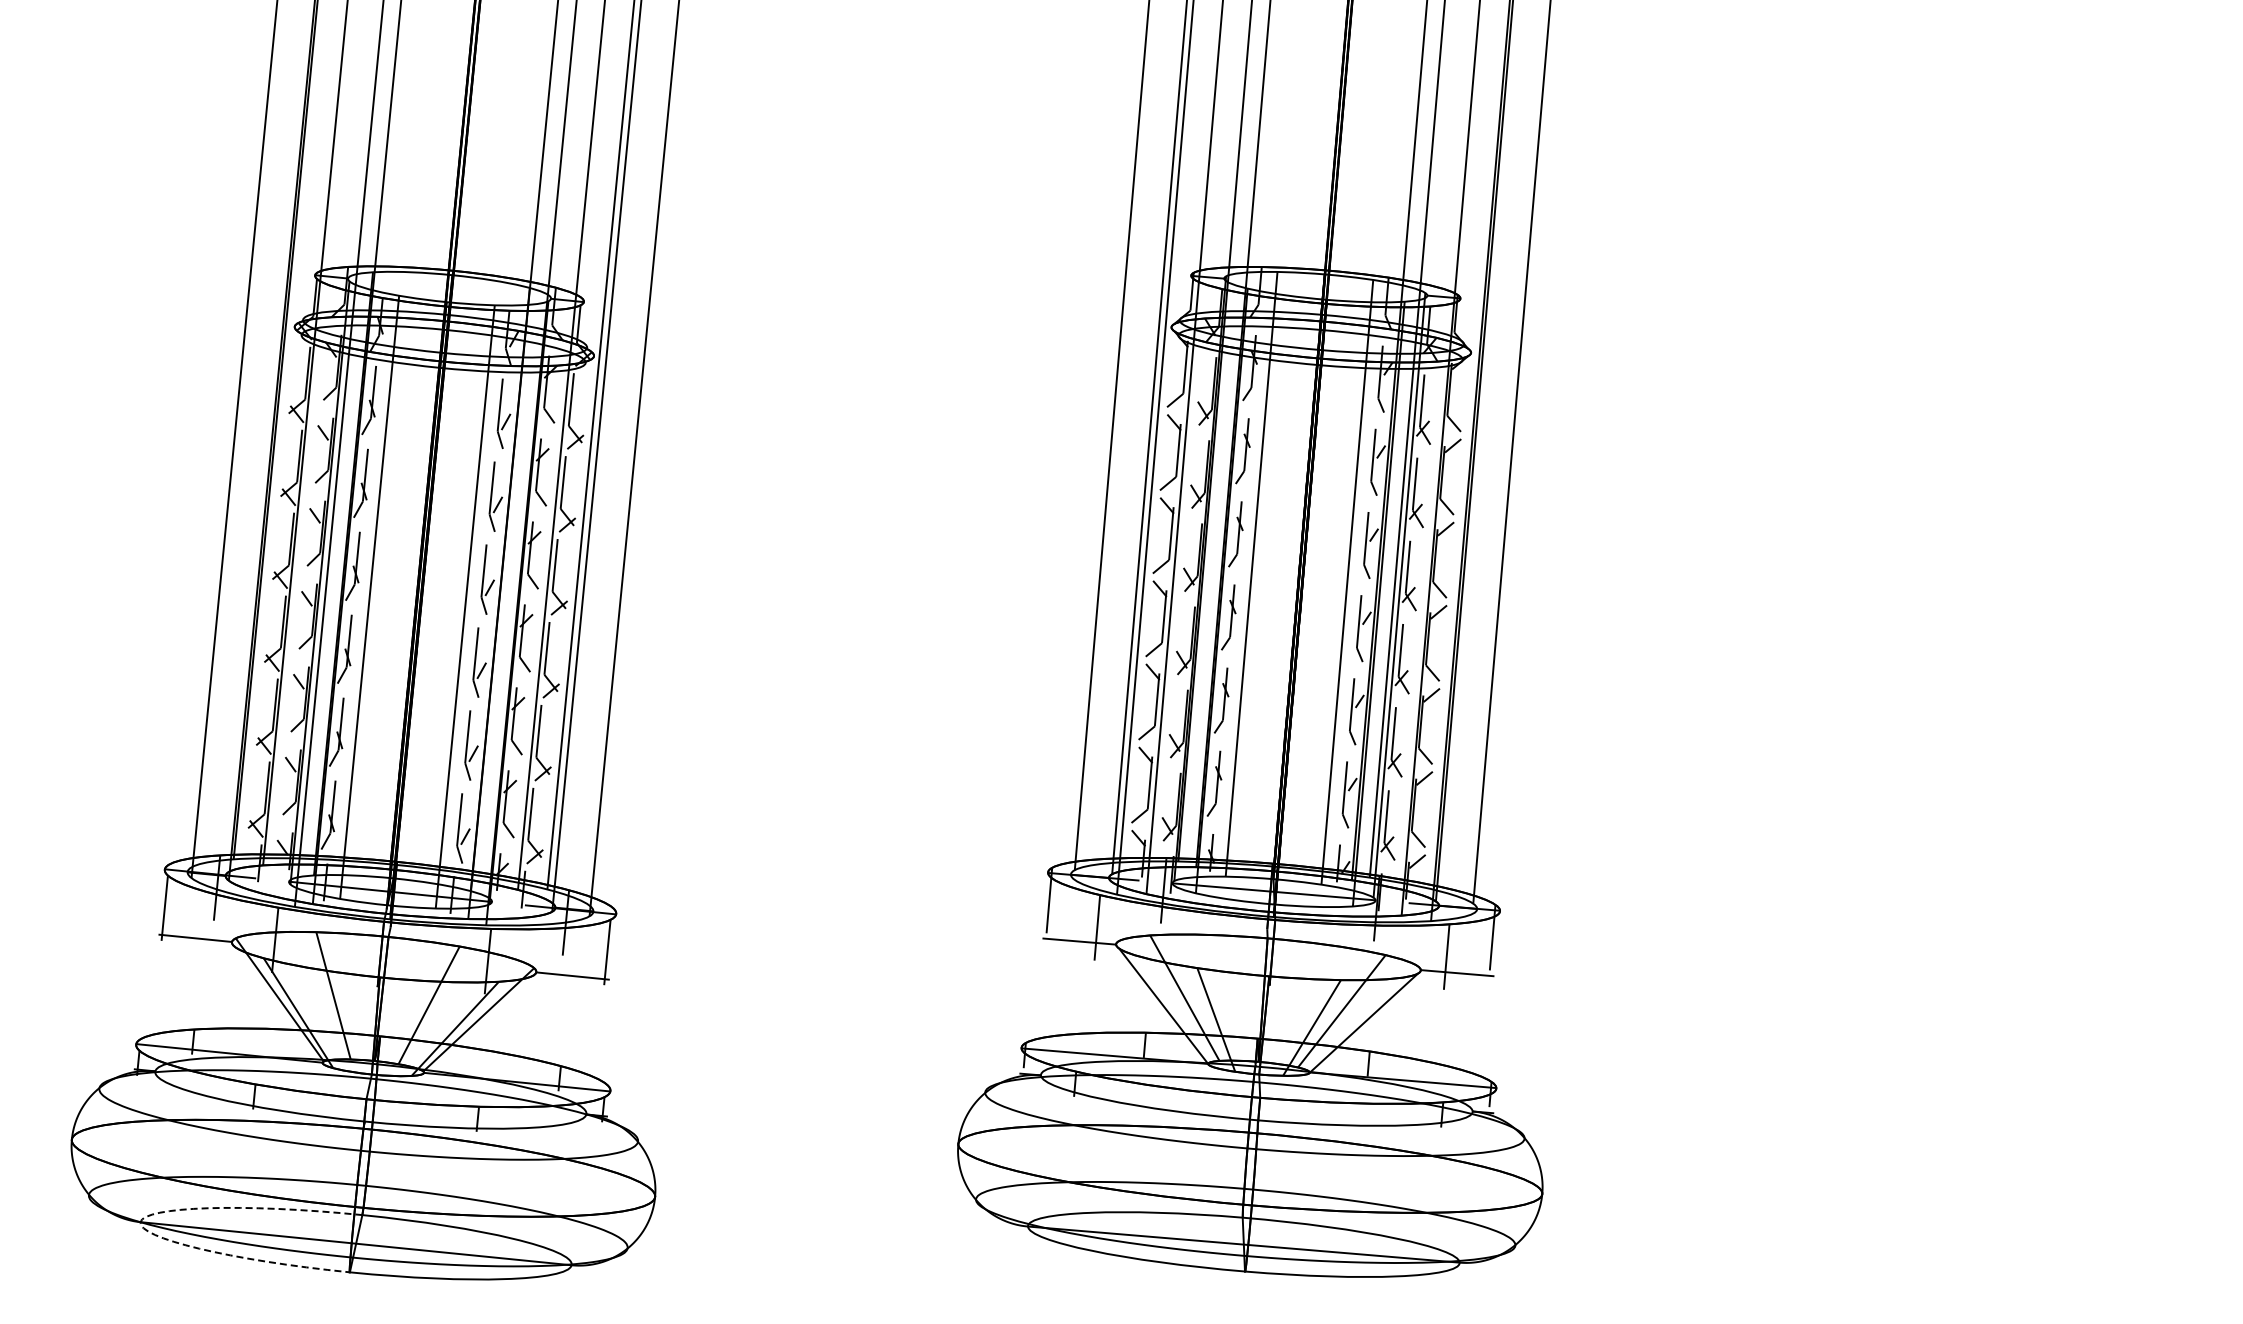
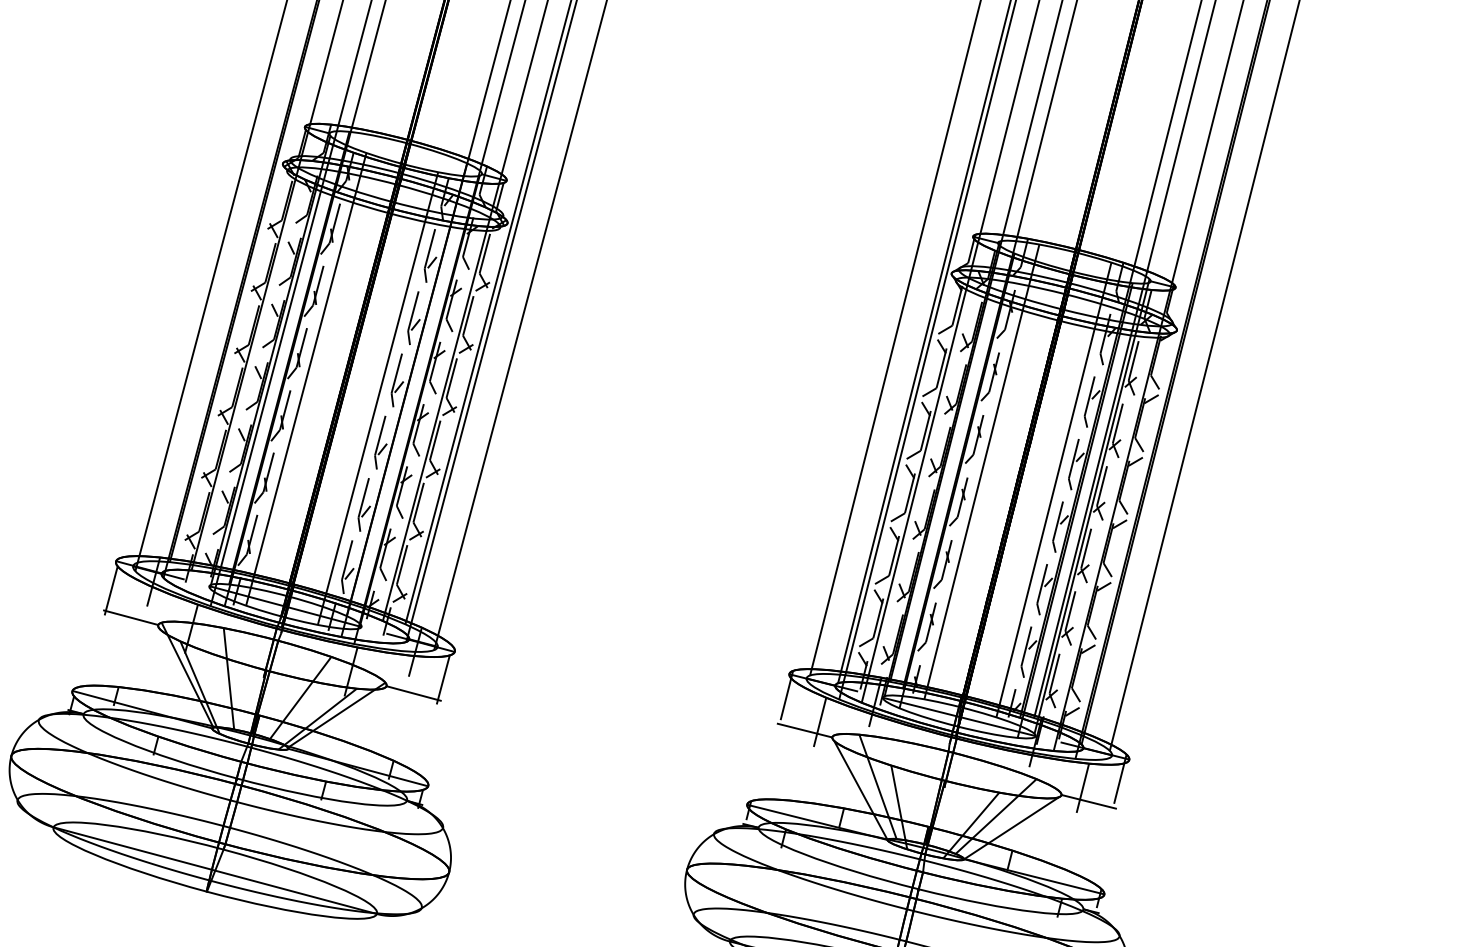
arc: (141, 1220) -> (54, 826), dashed -> solid

